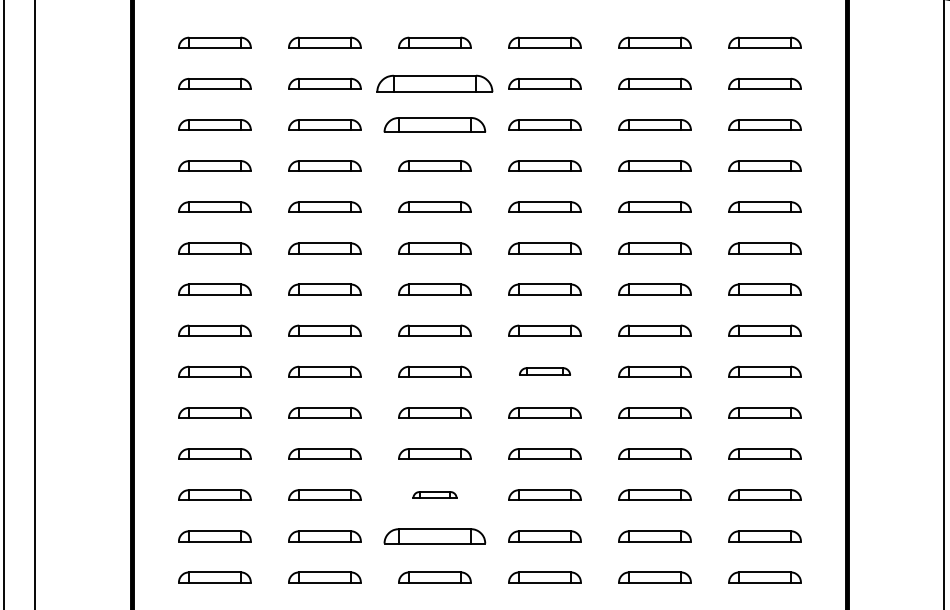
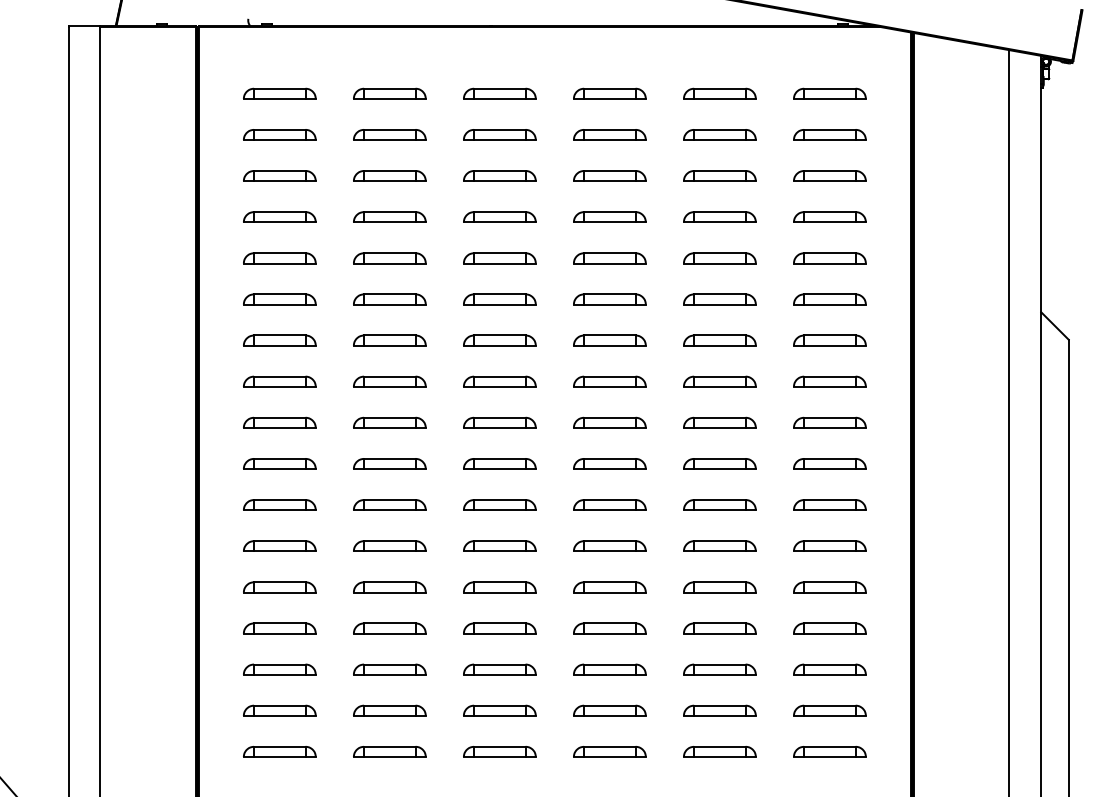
part: (434, 83) -> (499, 134), size x0.62
part: (434, 124) -> (499, 175), size x0.71
part: (544, 371) -> (609, 422), size x1.43
part: (434, 494) -> (499, 545), size x1.67
part: (434, 536) -> (499, 587), size x0.71

